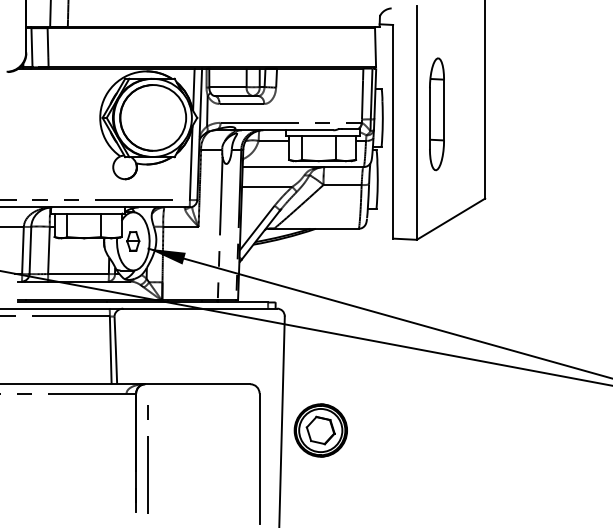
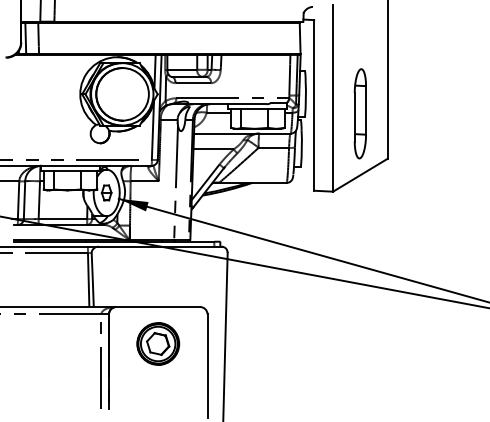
part: (436, 114) -> (359, 113), moved
part: (320, 430) -> (157, 343), moved
line: (147, 459) -> (101, 365), moved

